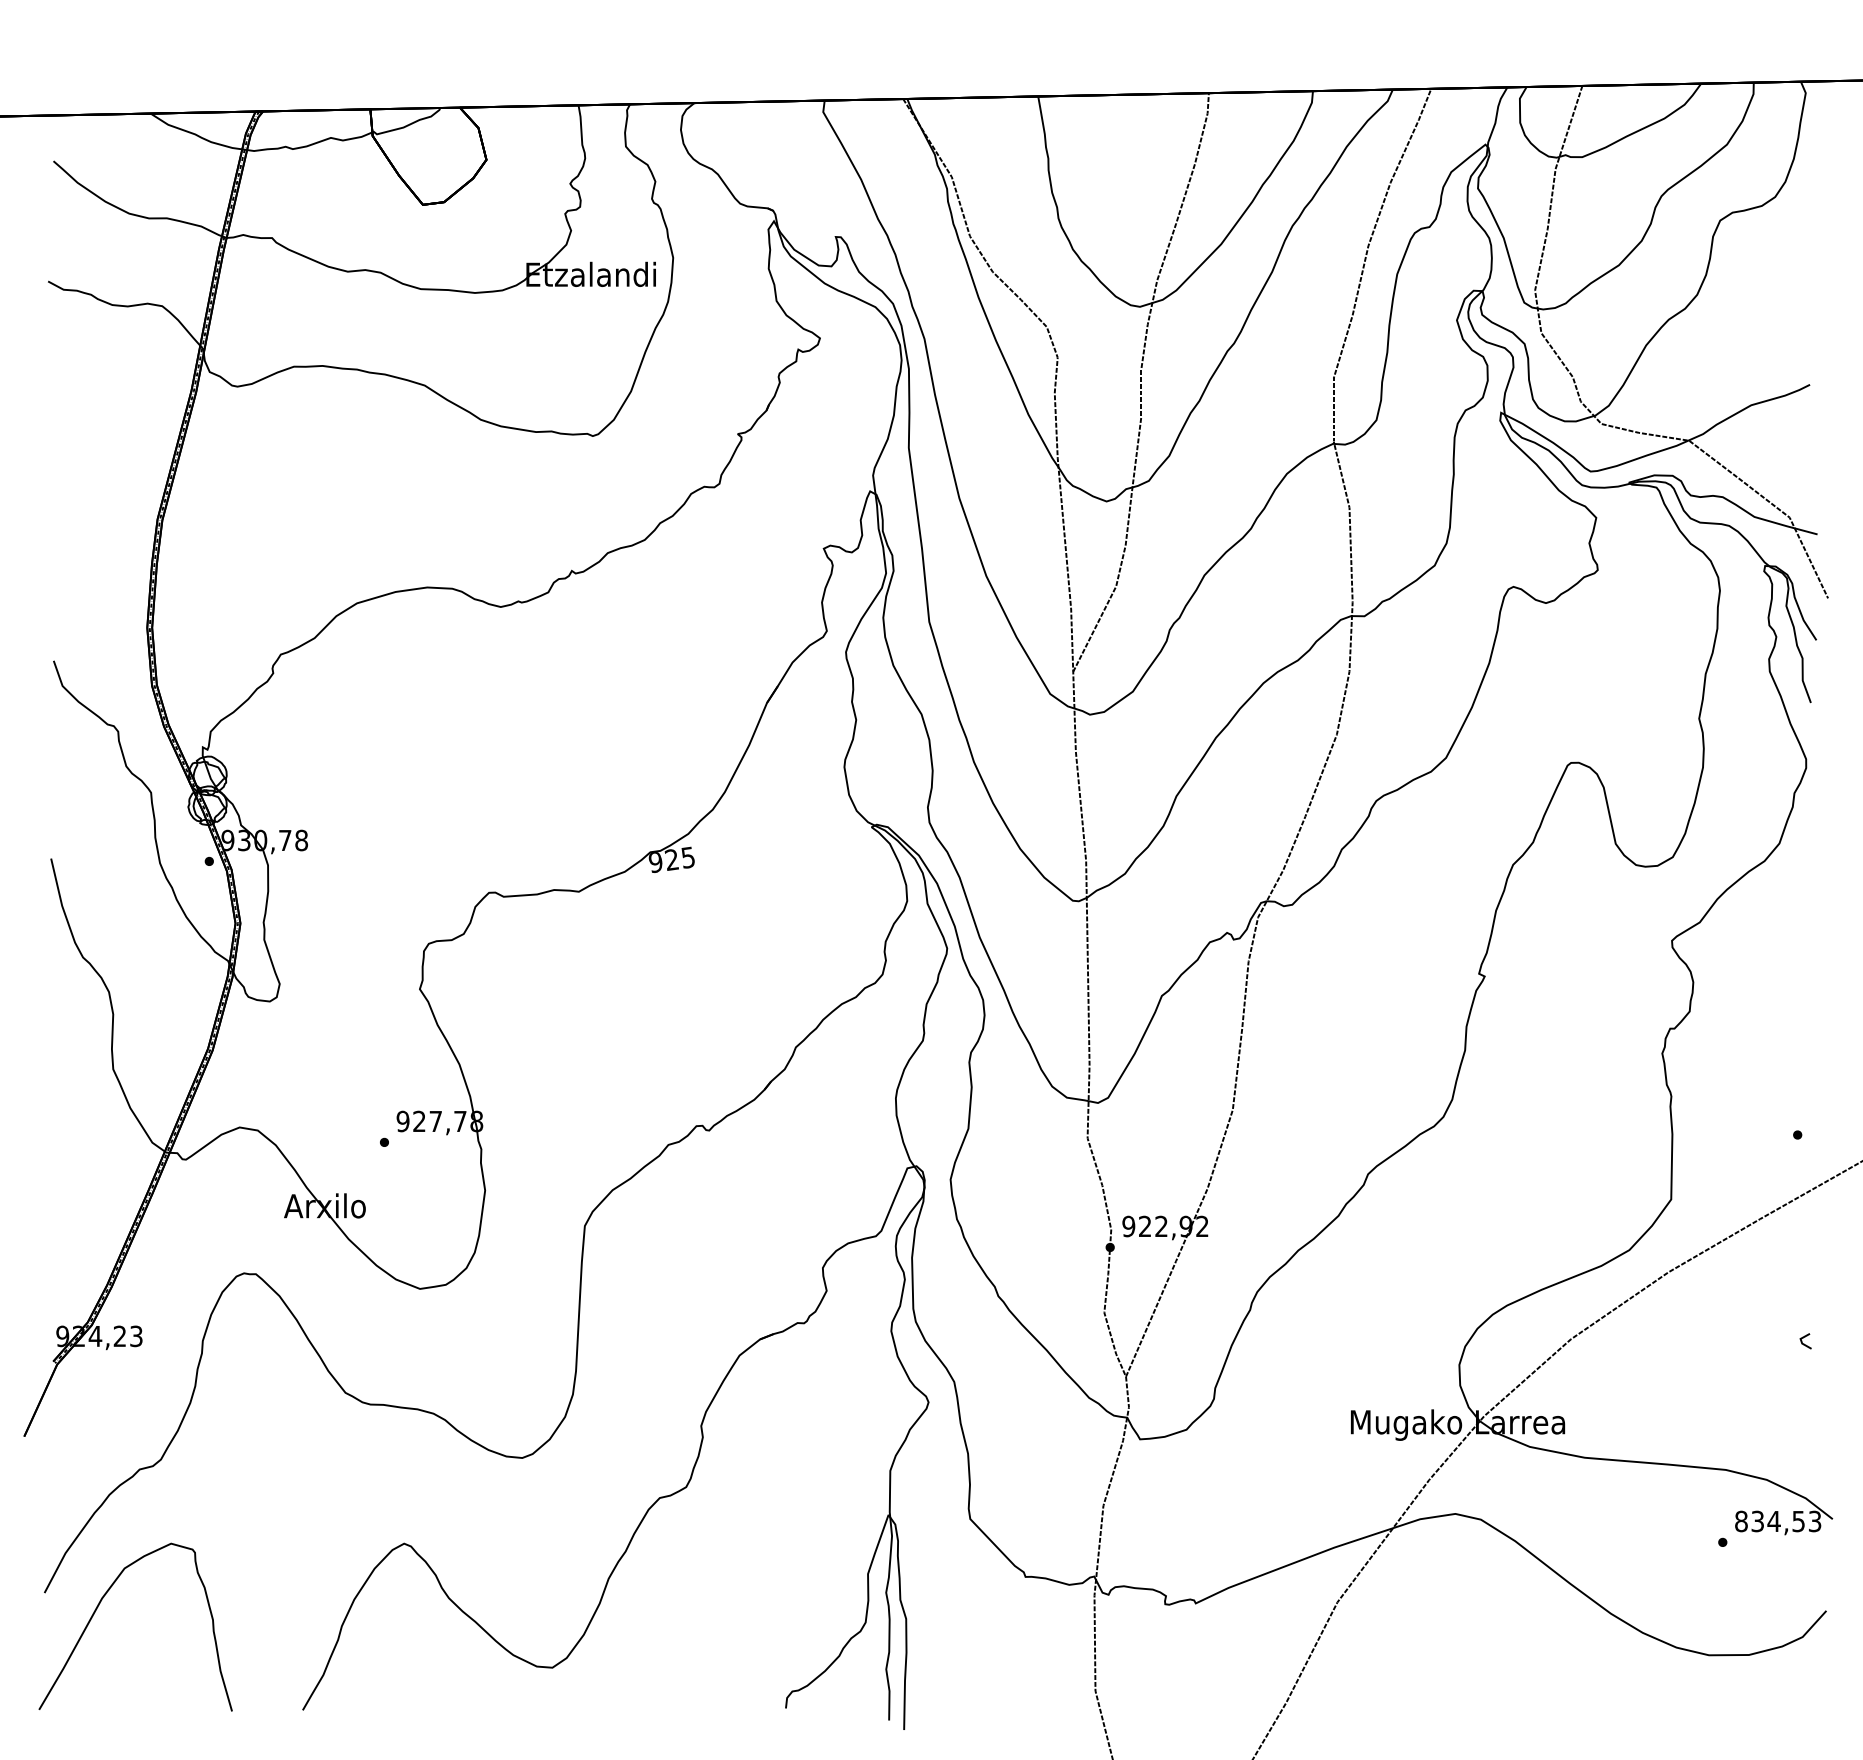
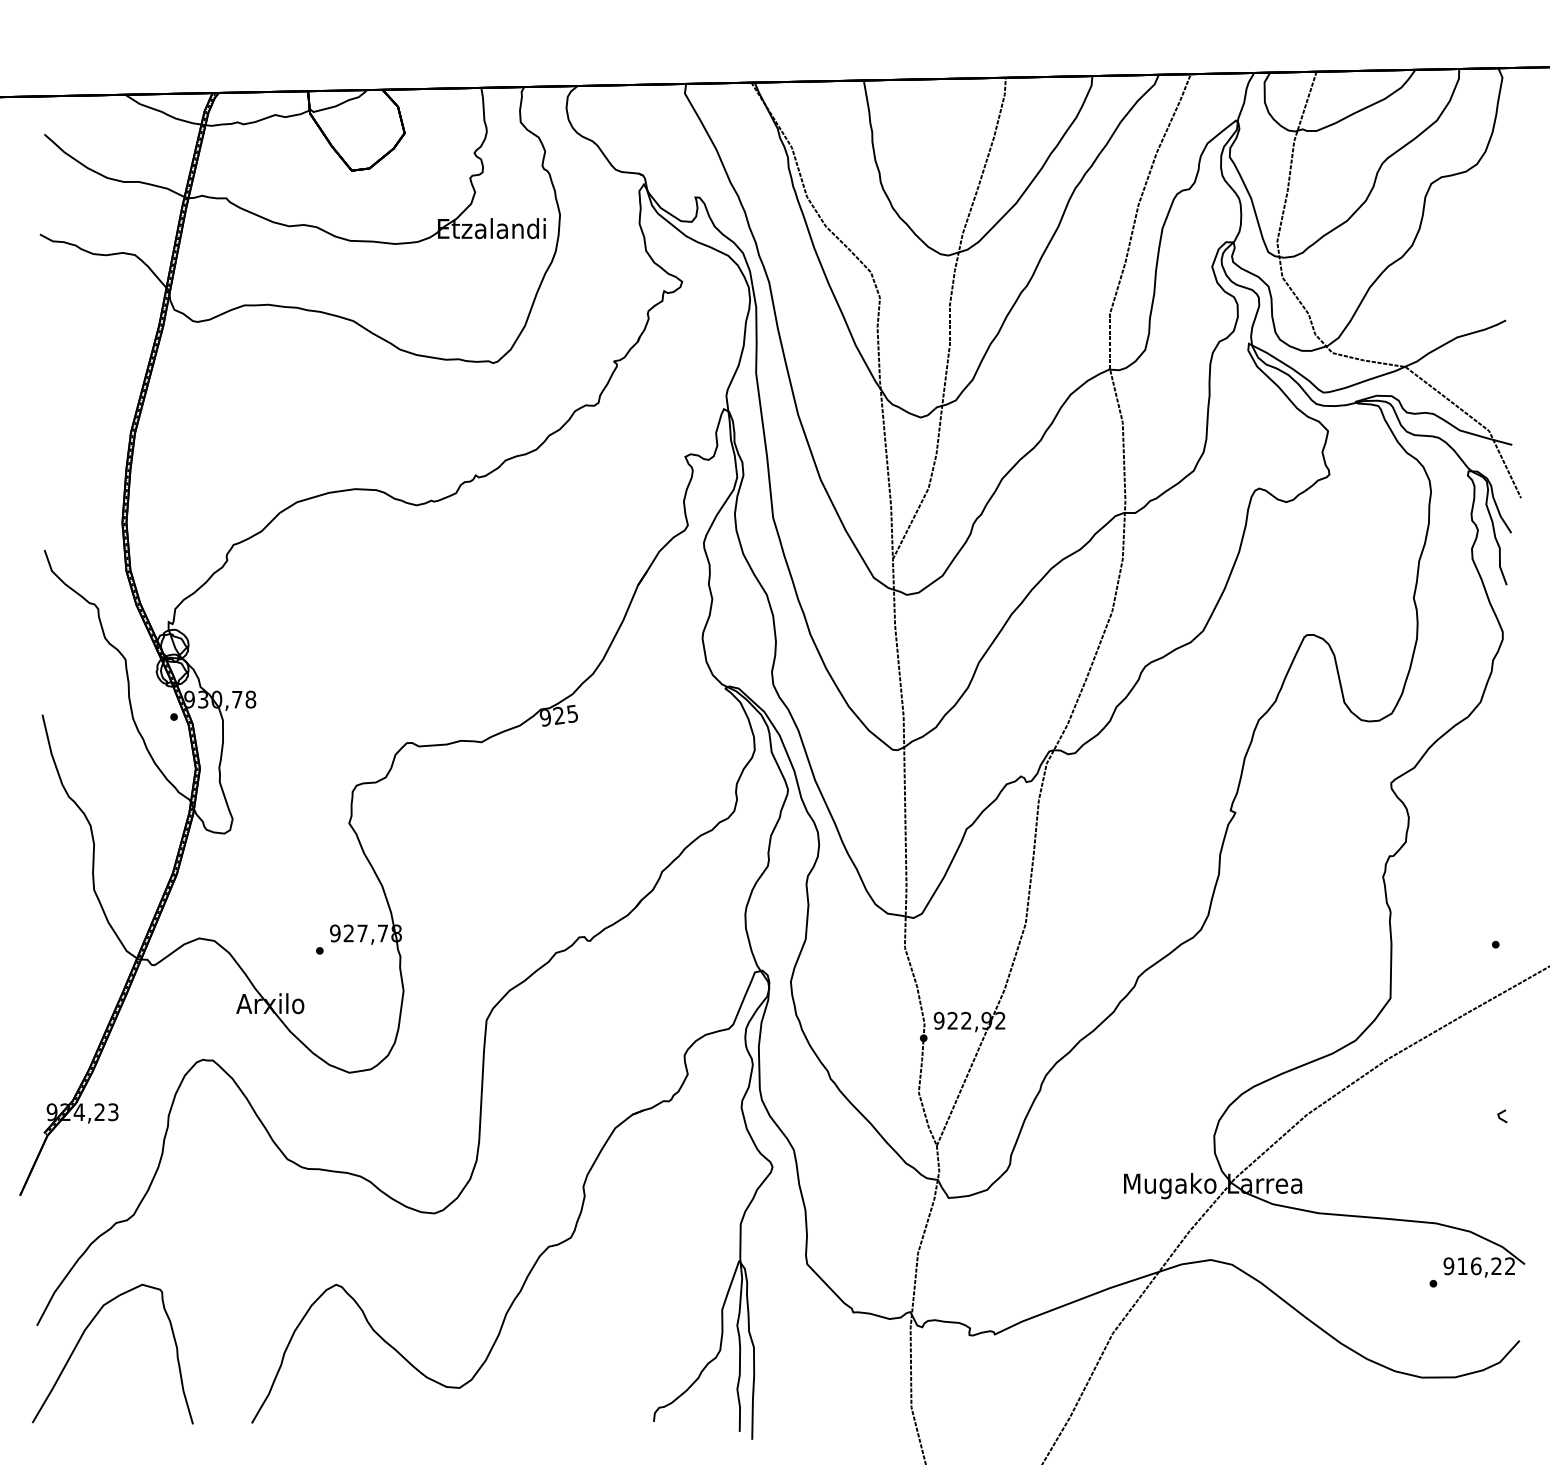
text: (1778, 1521) -> (1479, 1266), 834,53 -> 916,22

